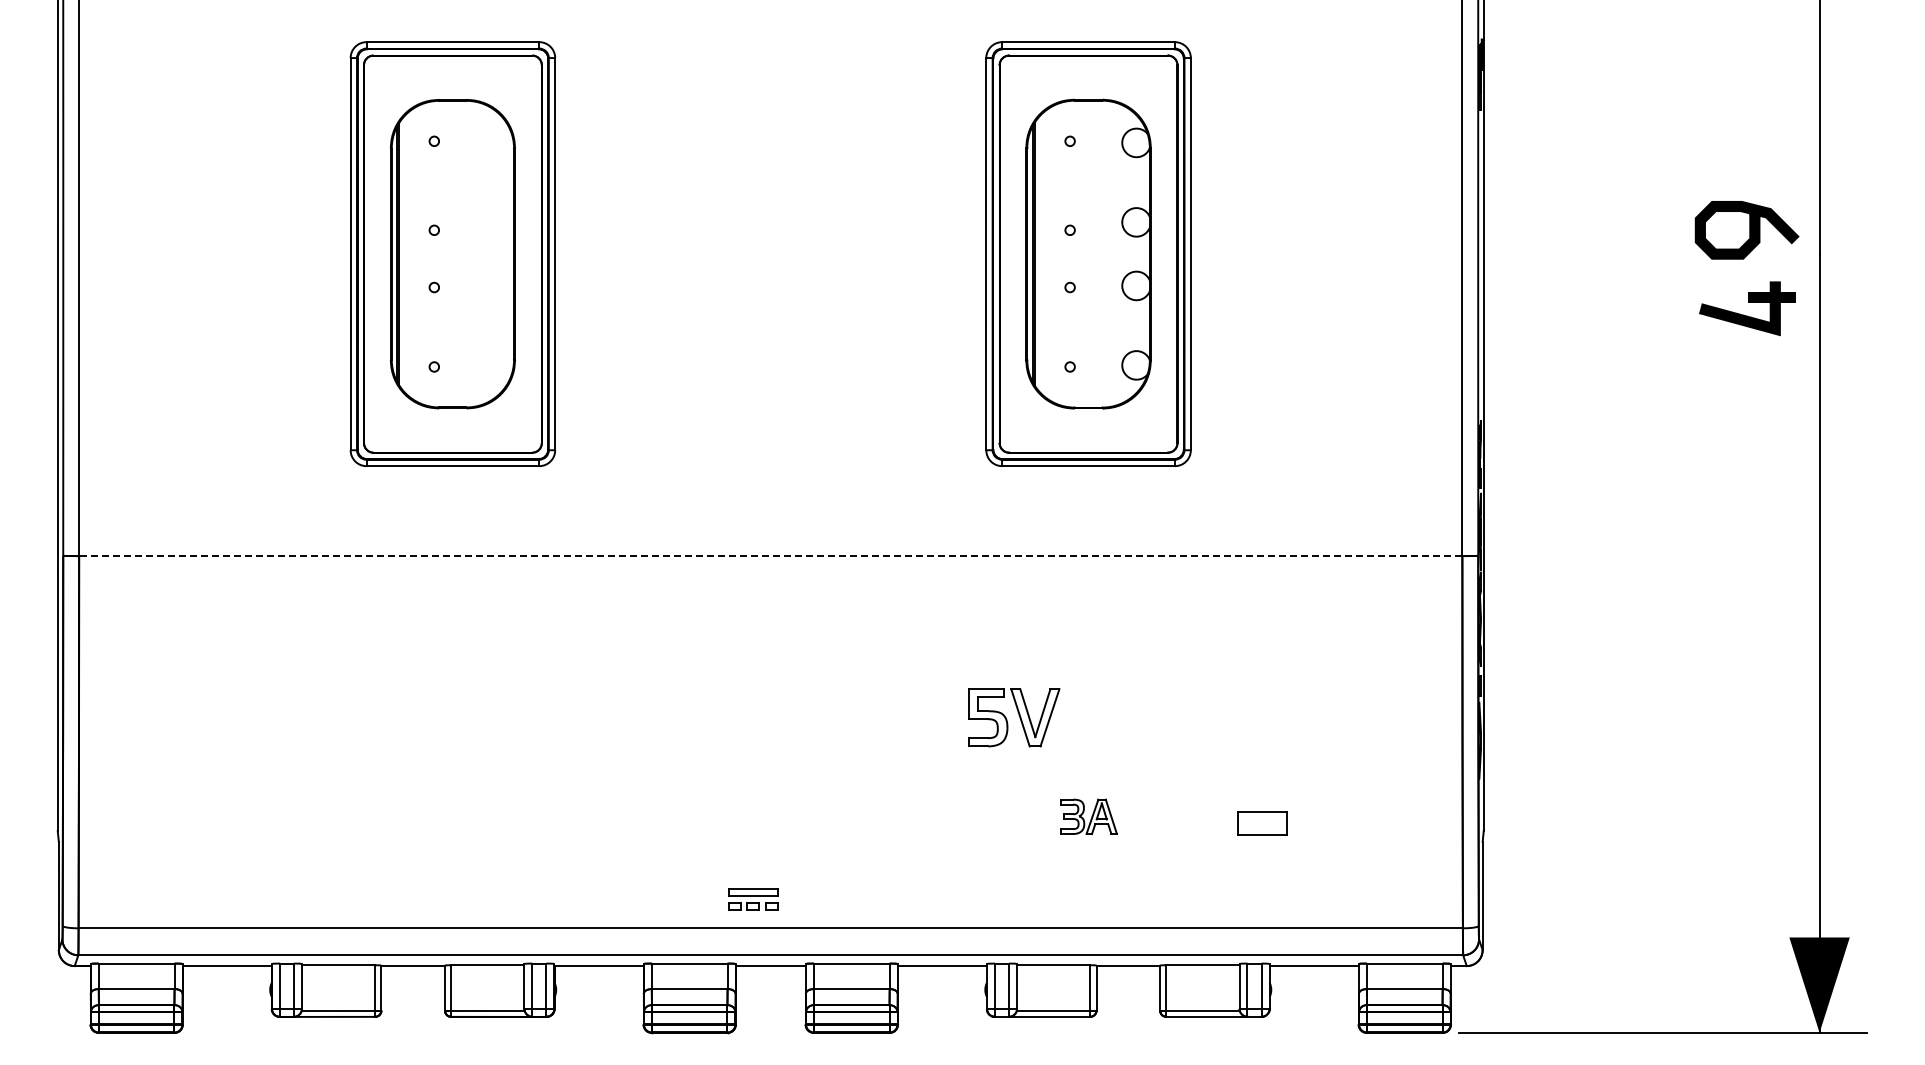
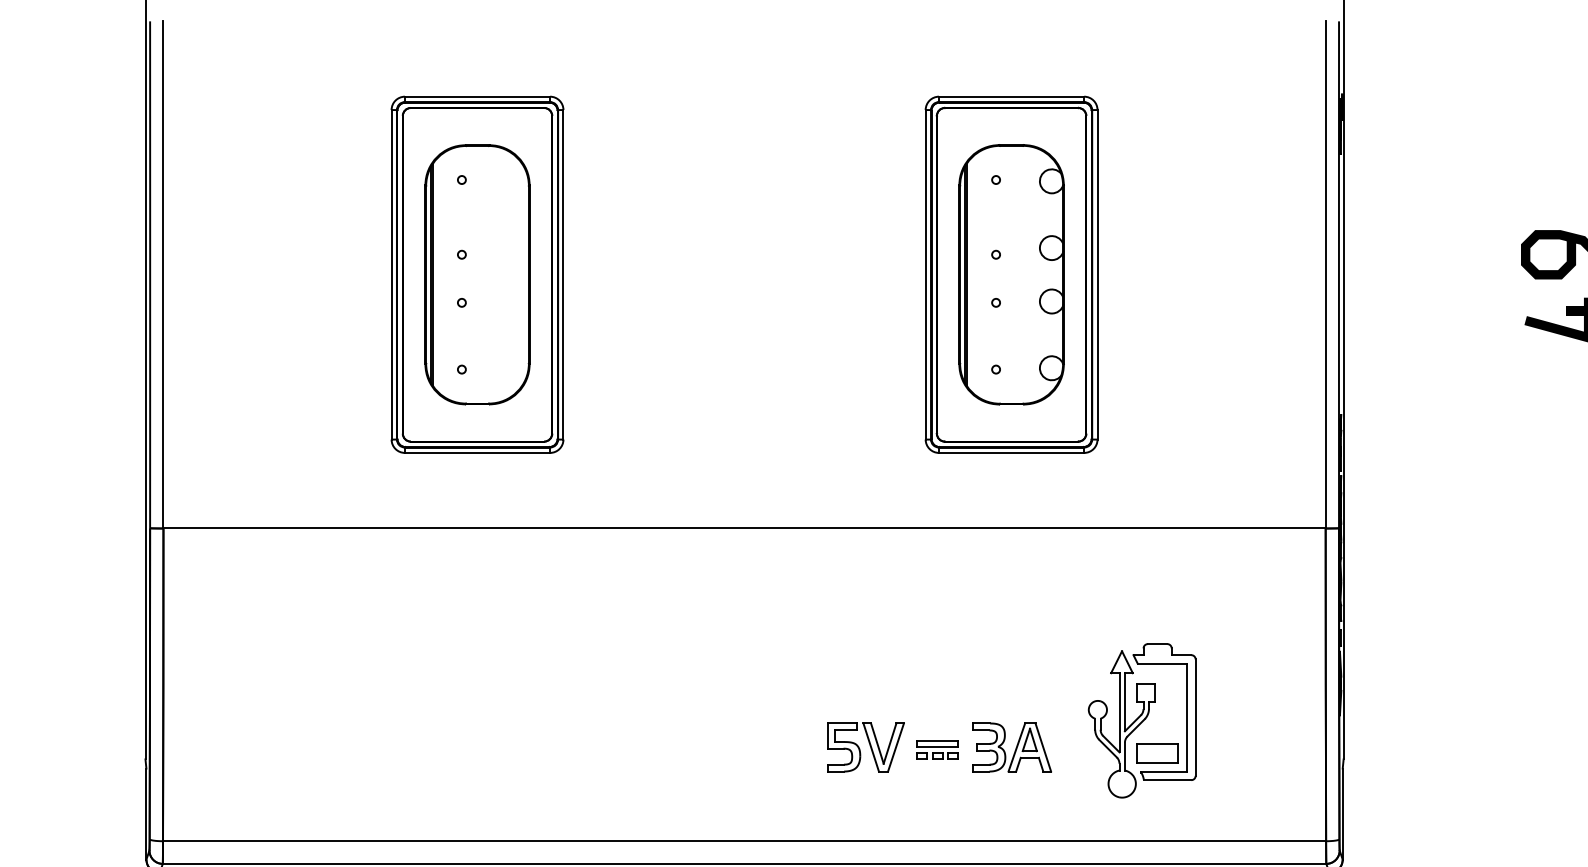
line: (770, 556) -> (744, 528), dashed -> solid
part: (1014, 717) -> (866, 747), moved
part: (1243, 784) -> (1141, 720), added
part: (1088, 816) -> (1011, 747), size x1.67
part: (753, 899) -> (937, 749), moved

